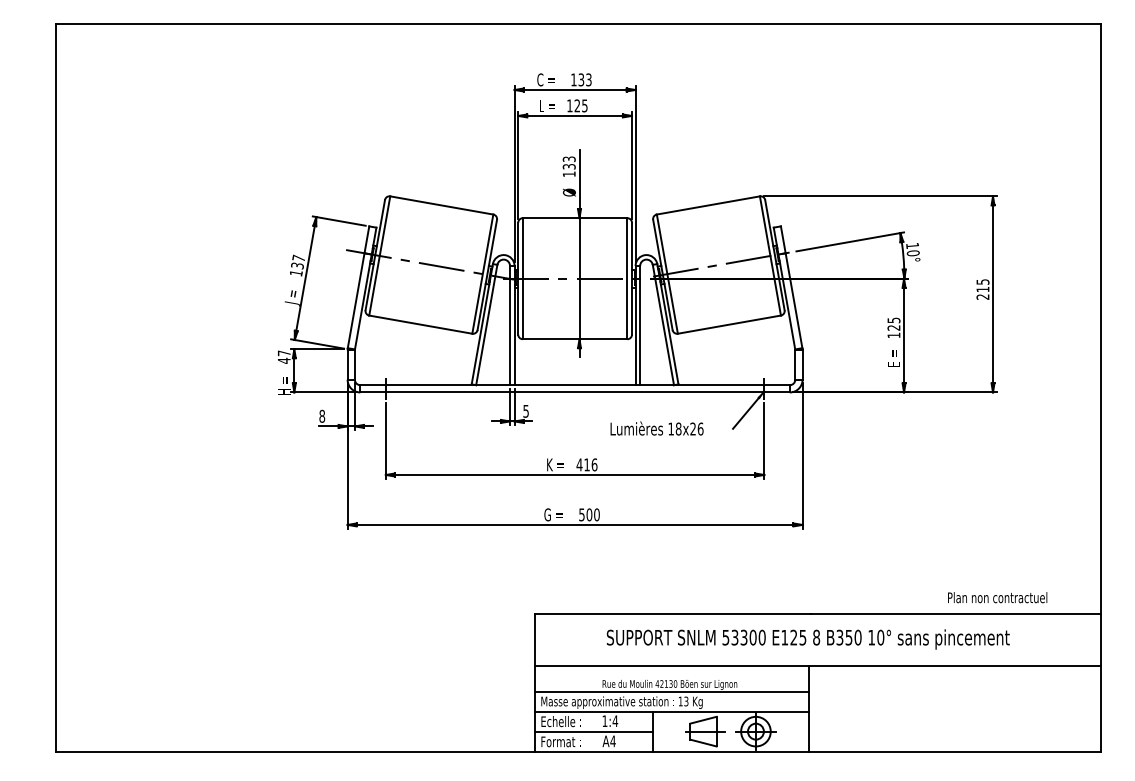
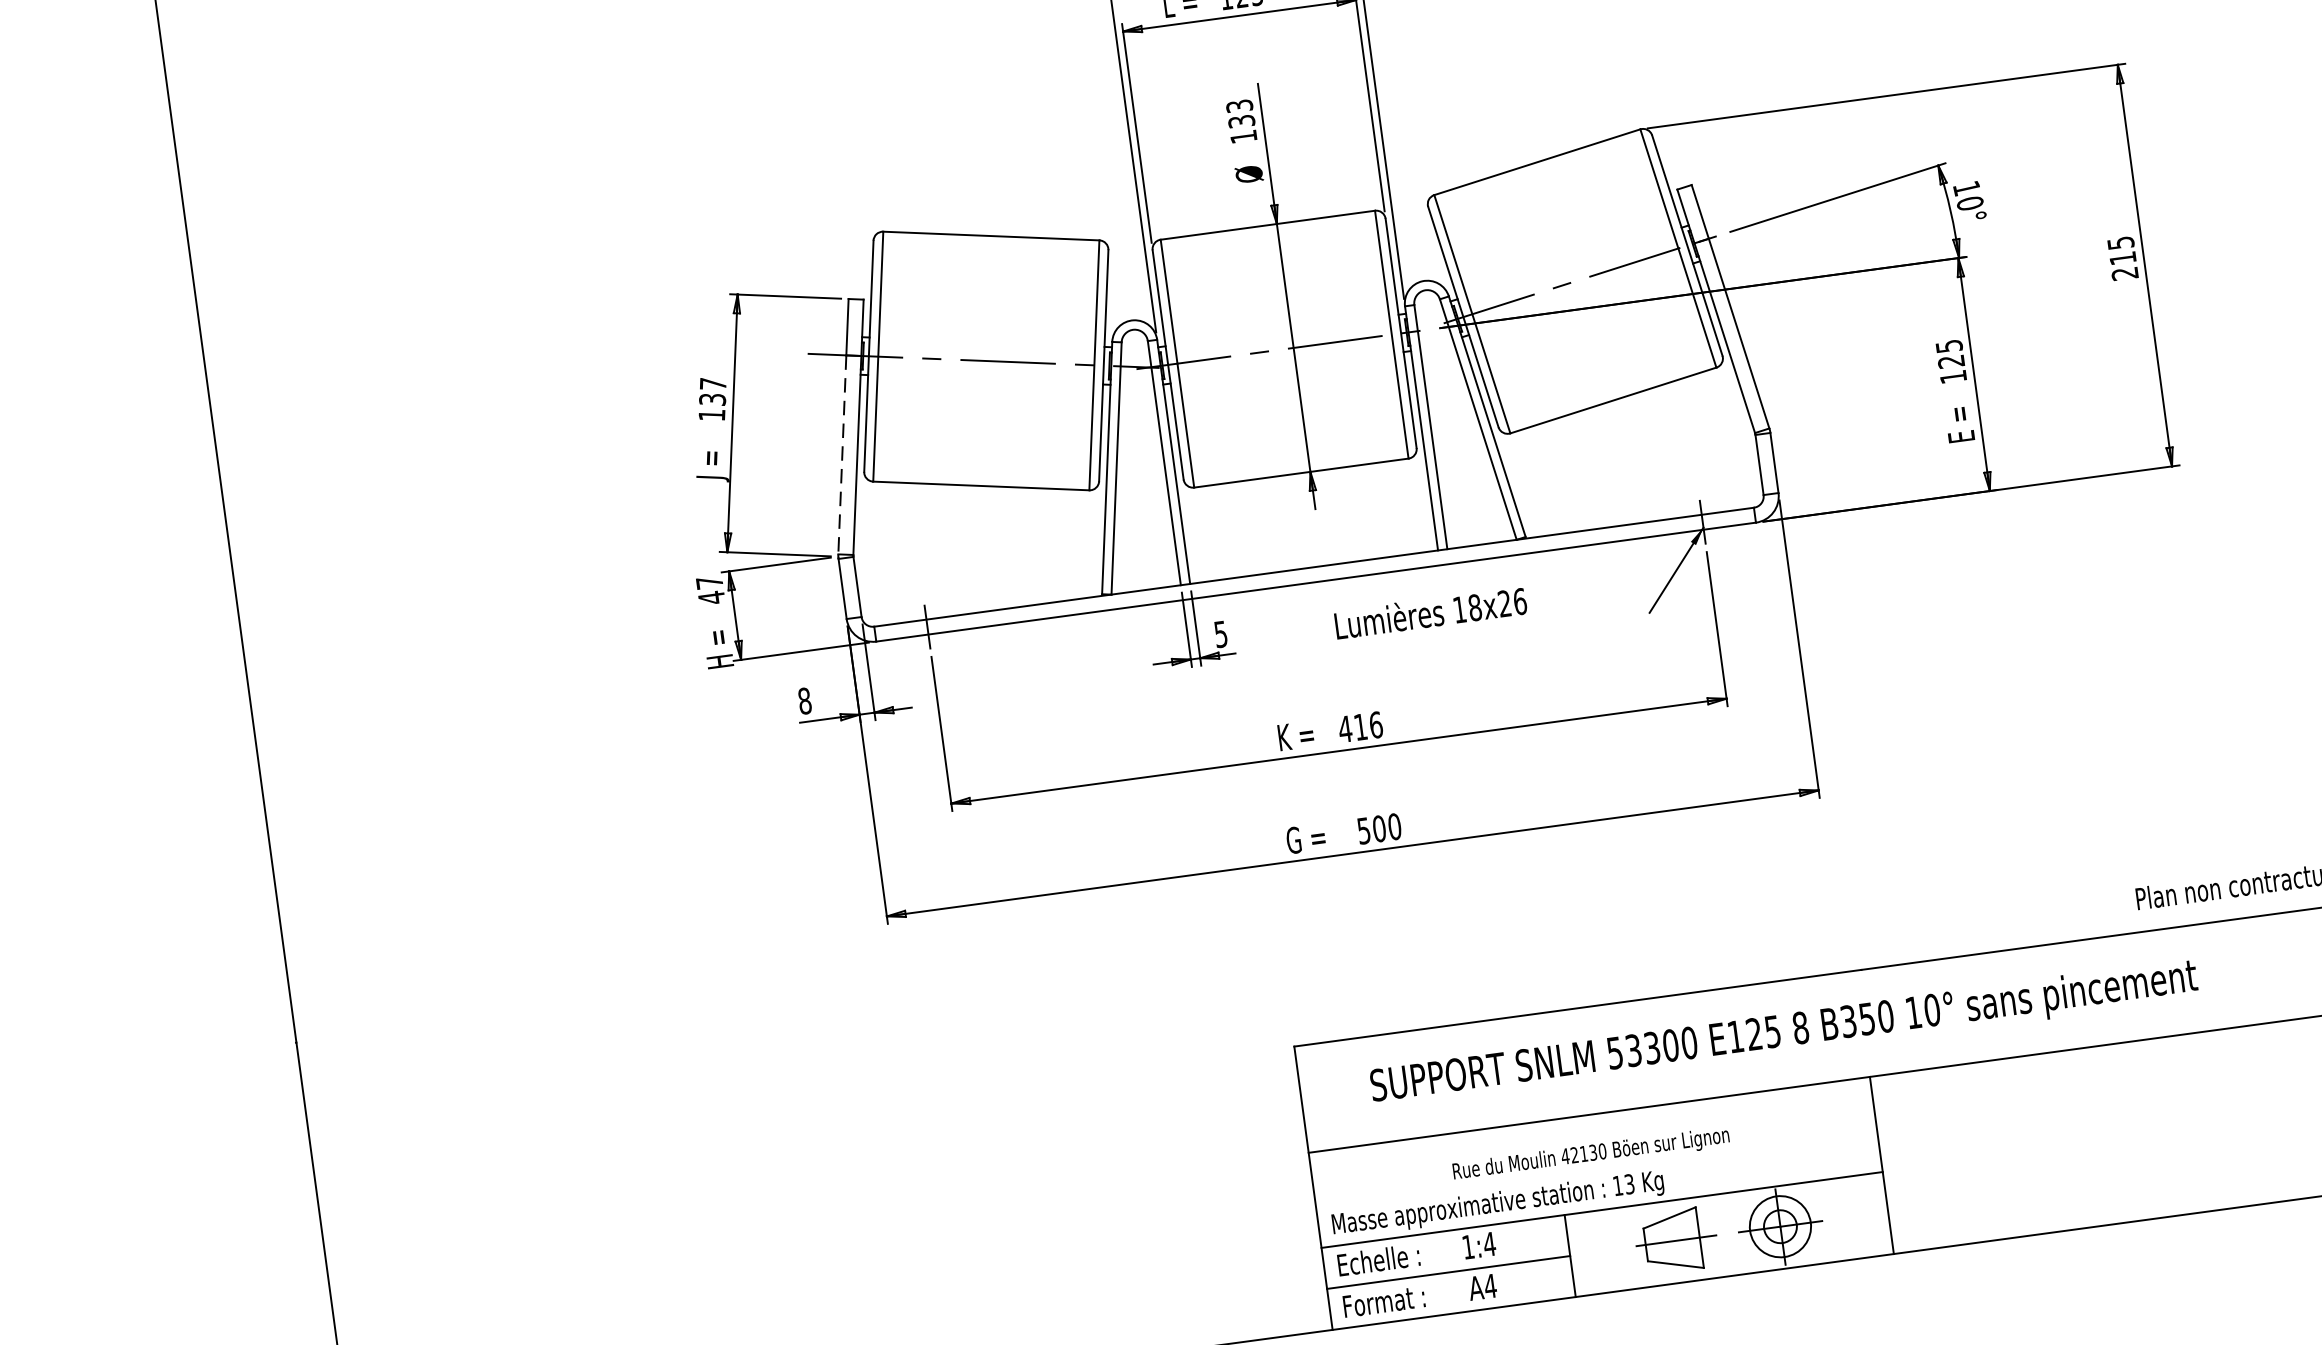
line: (356, 301) -> (843, 456), solid -> dashed
text: (656, 428) -> (1429, 612), moved
text: (807, 639) -> (1782, 1034), moved
line: (671, 692) -> (1596, 1169), removed

